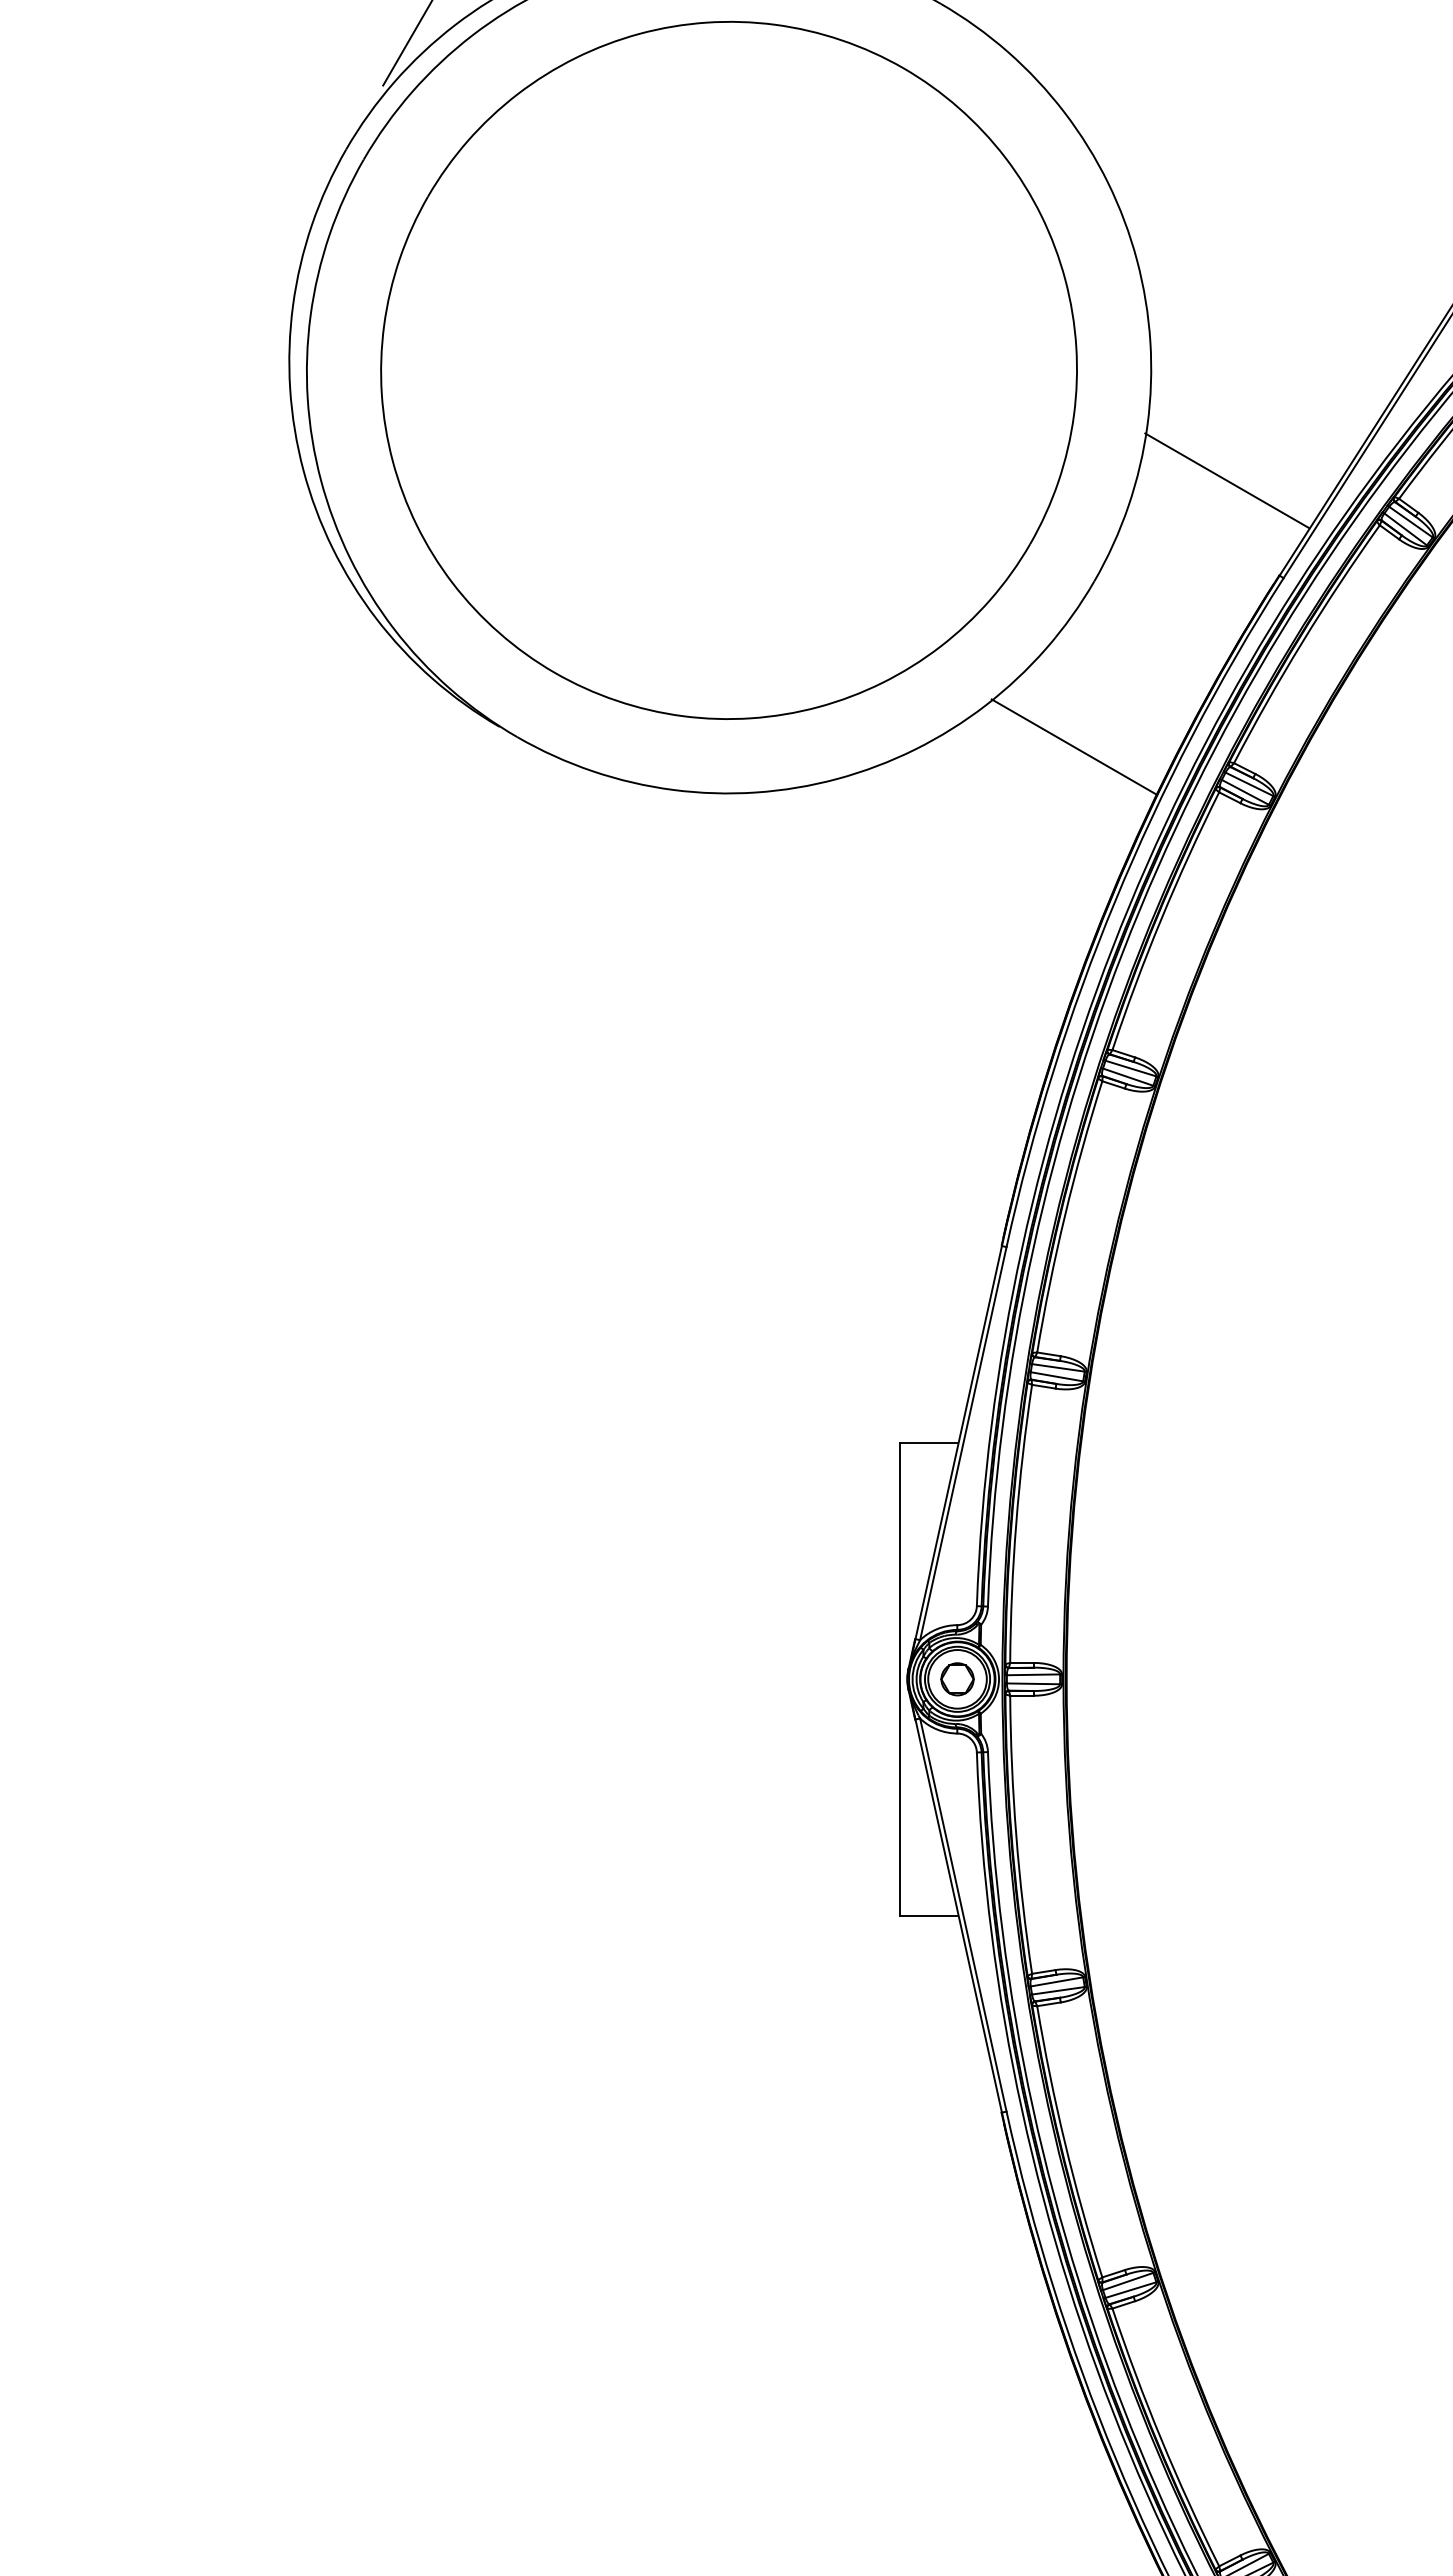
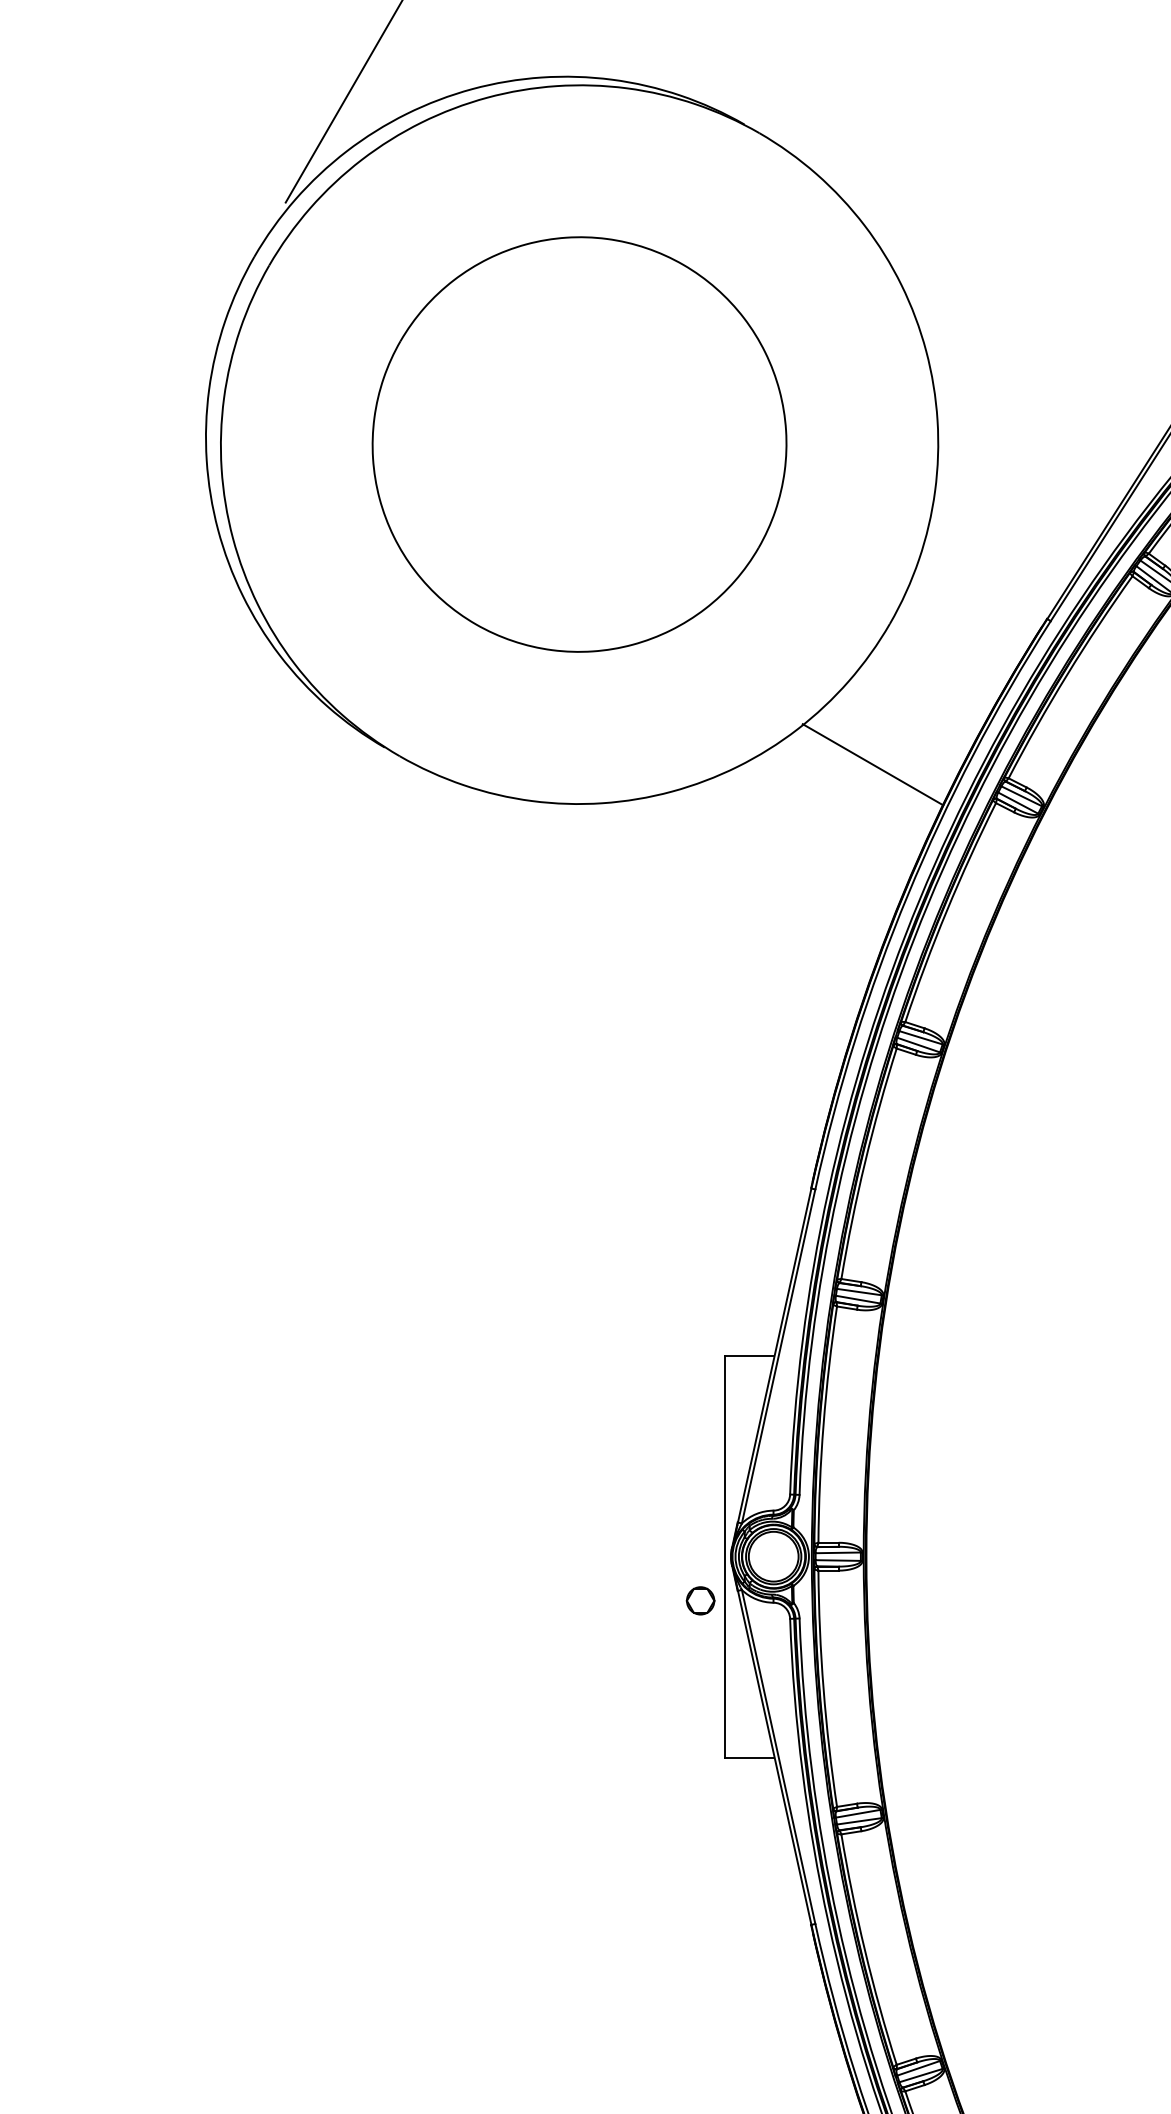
part: (728, 369) -> (579, 443), size x0.7
line: (1227, 480) -> (1003, 538), removed
part: (957, 1679) -> (700, 1601), moved

